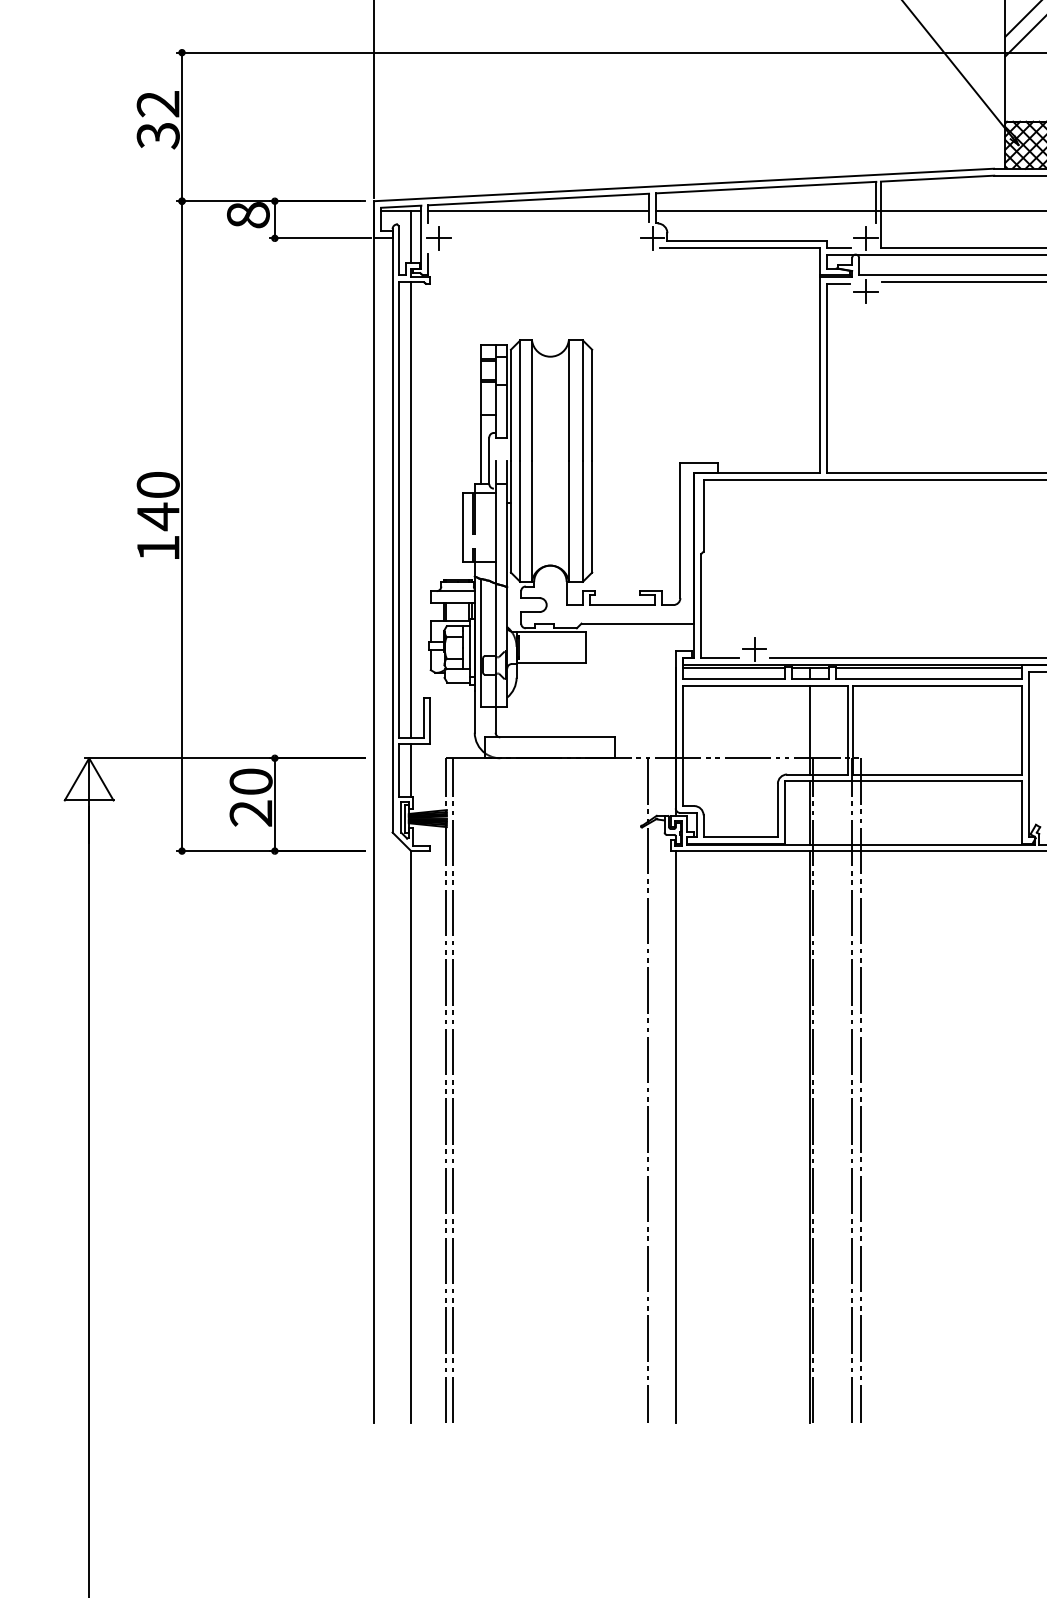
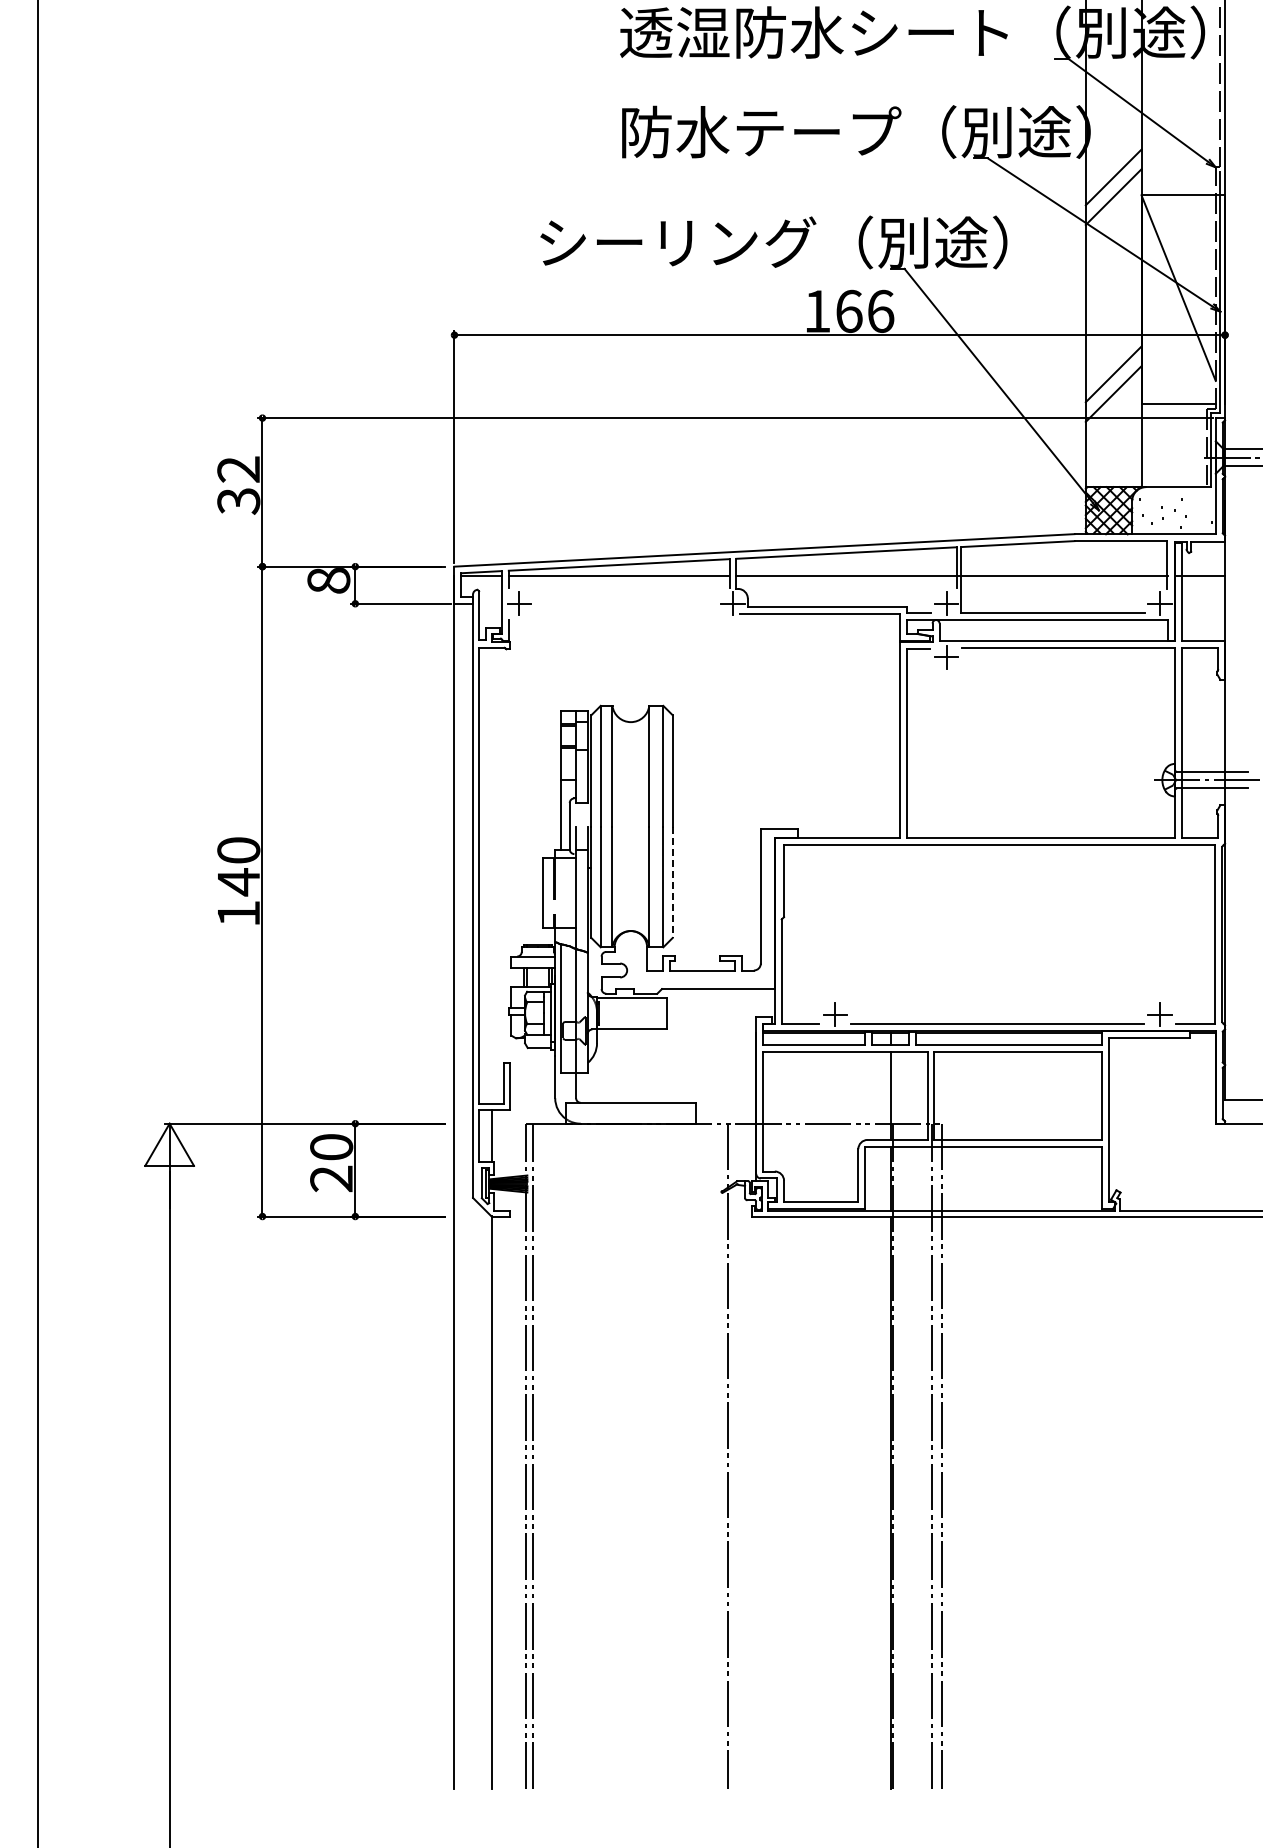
line: (411, 236) -> (491, 601), removed
line: (411, 510) -> (491, 875), removed
line: (592, 517) -> (672, 882), solid -> dashed
line: (676, 1137) -> (756, 1502), removed

